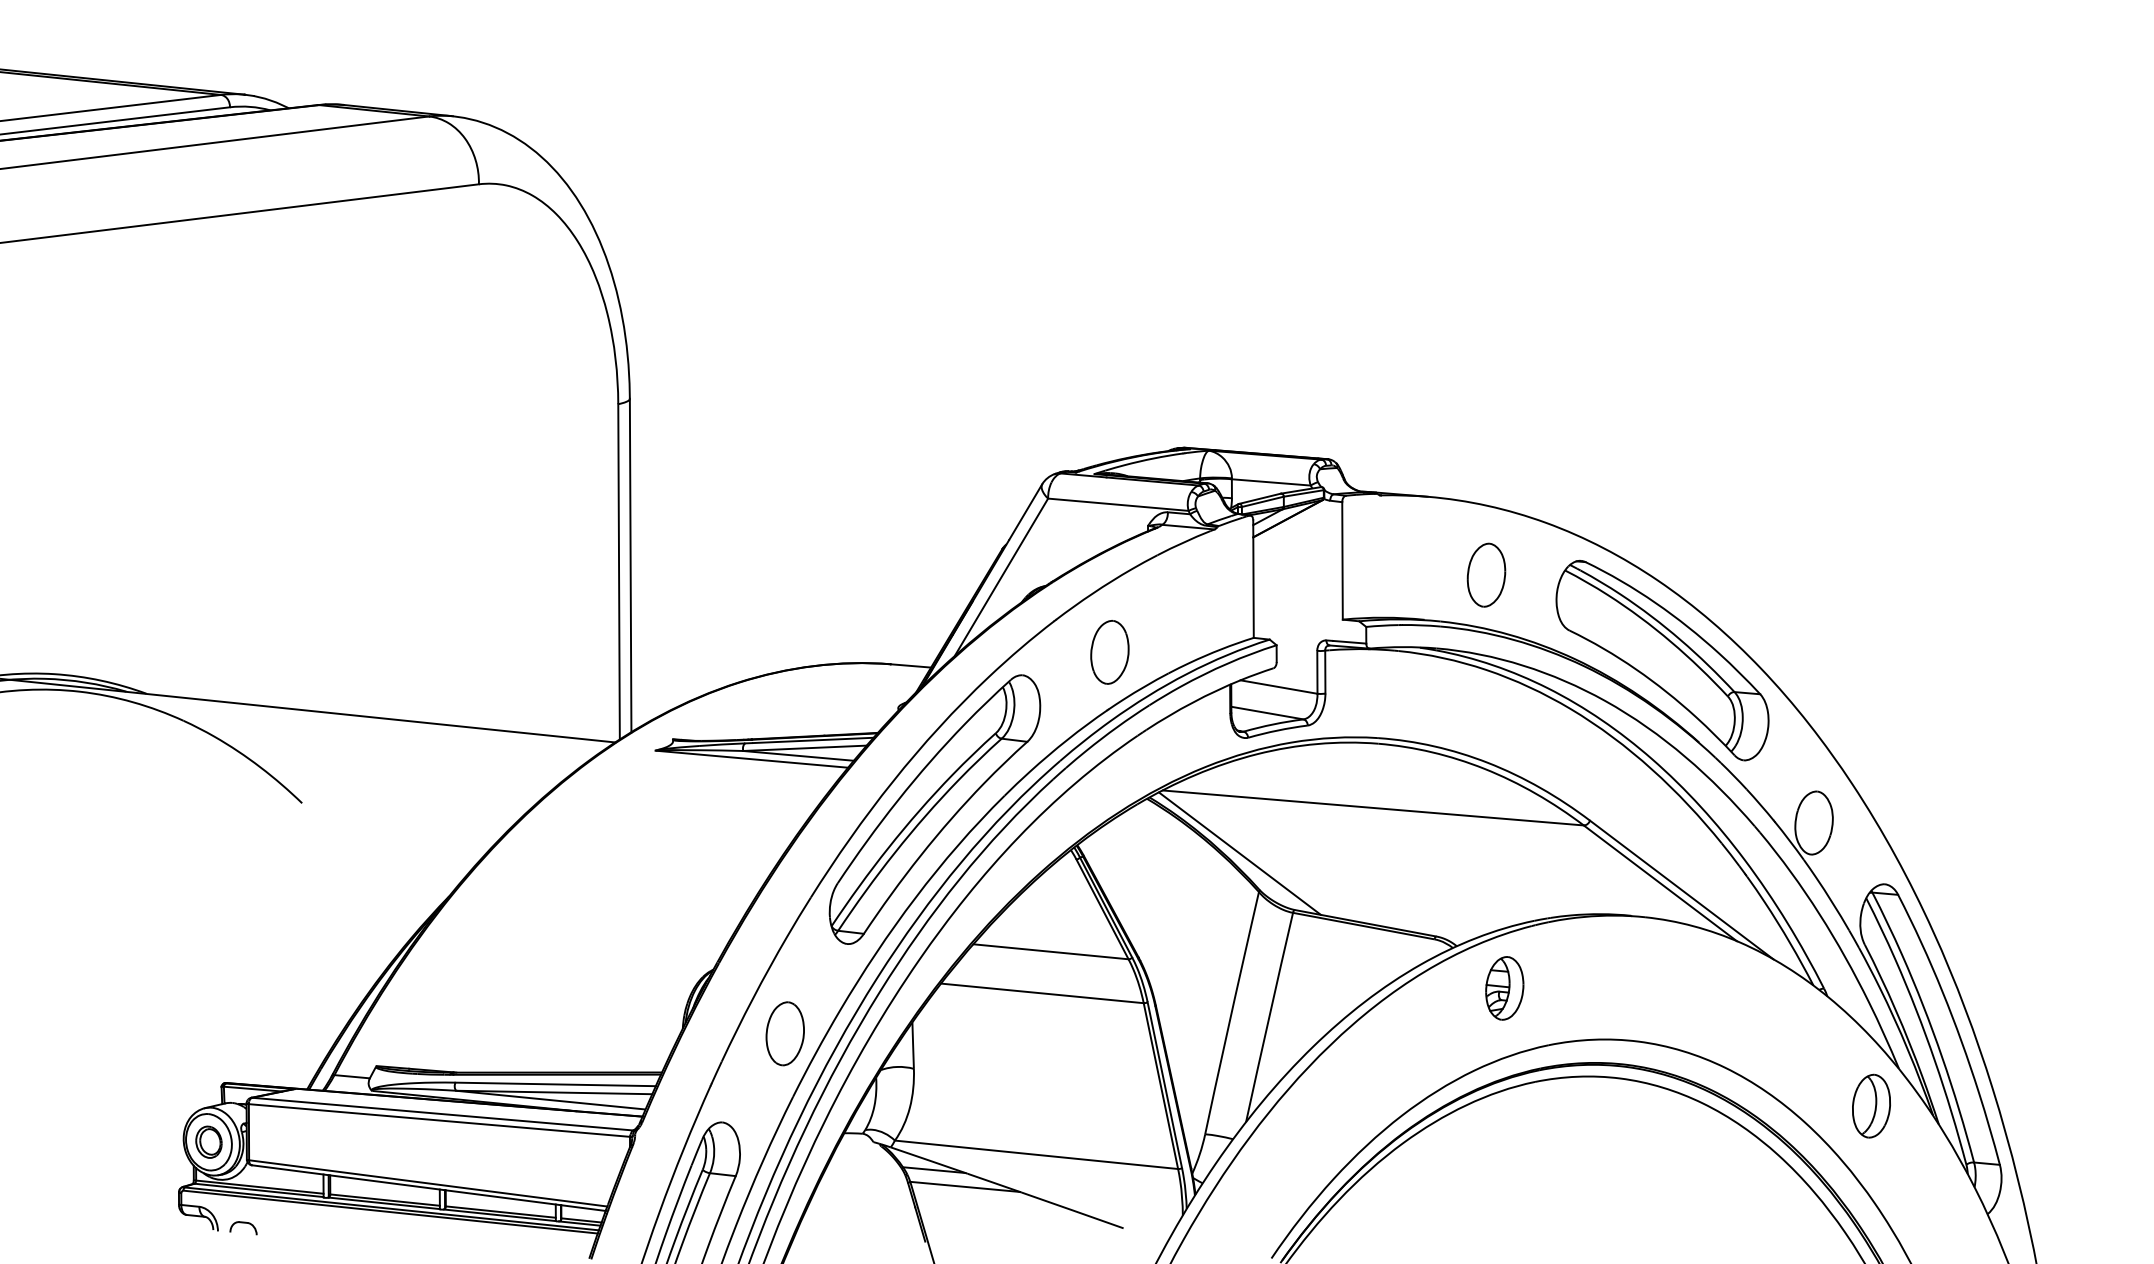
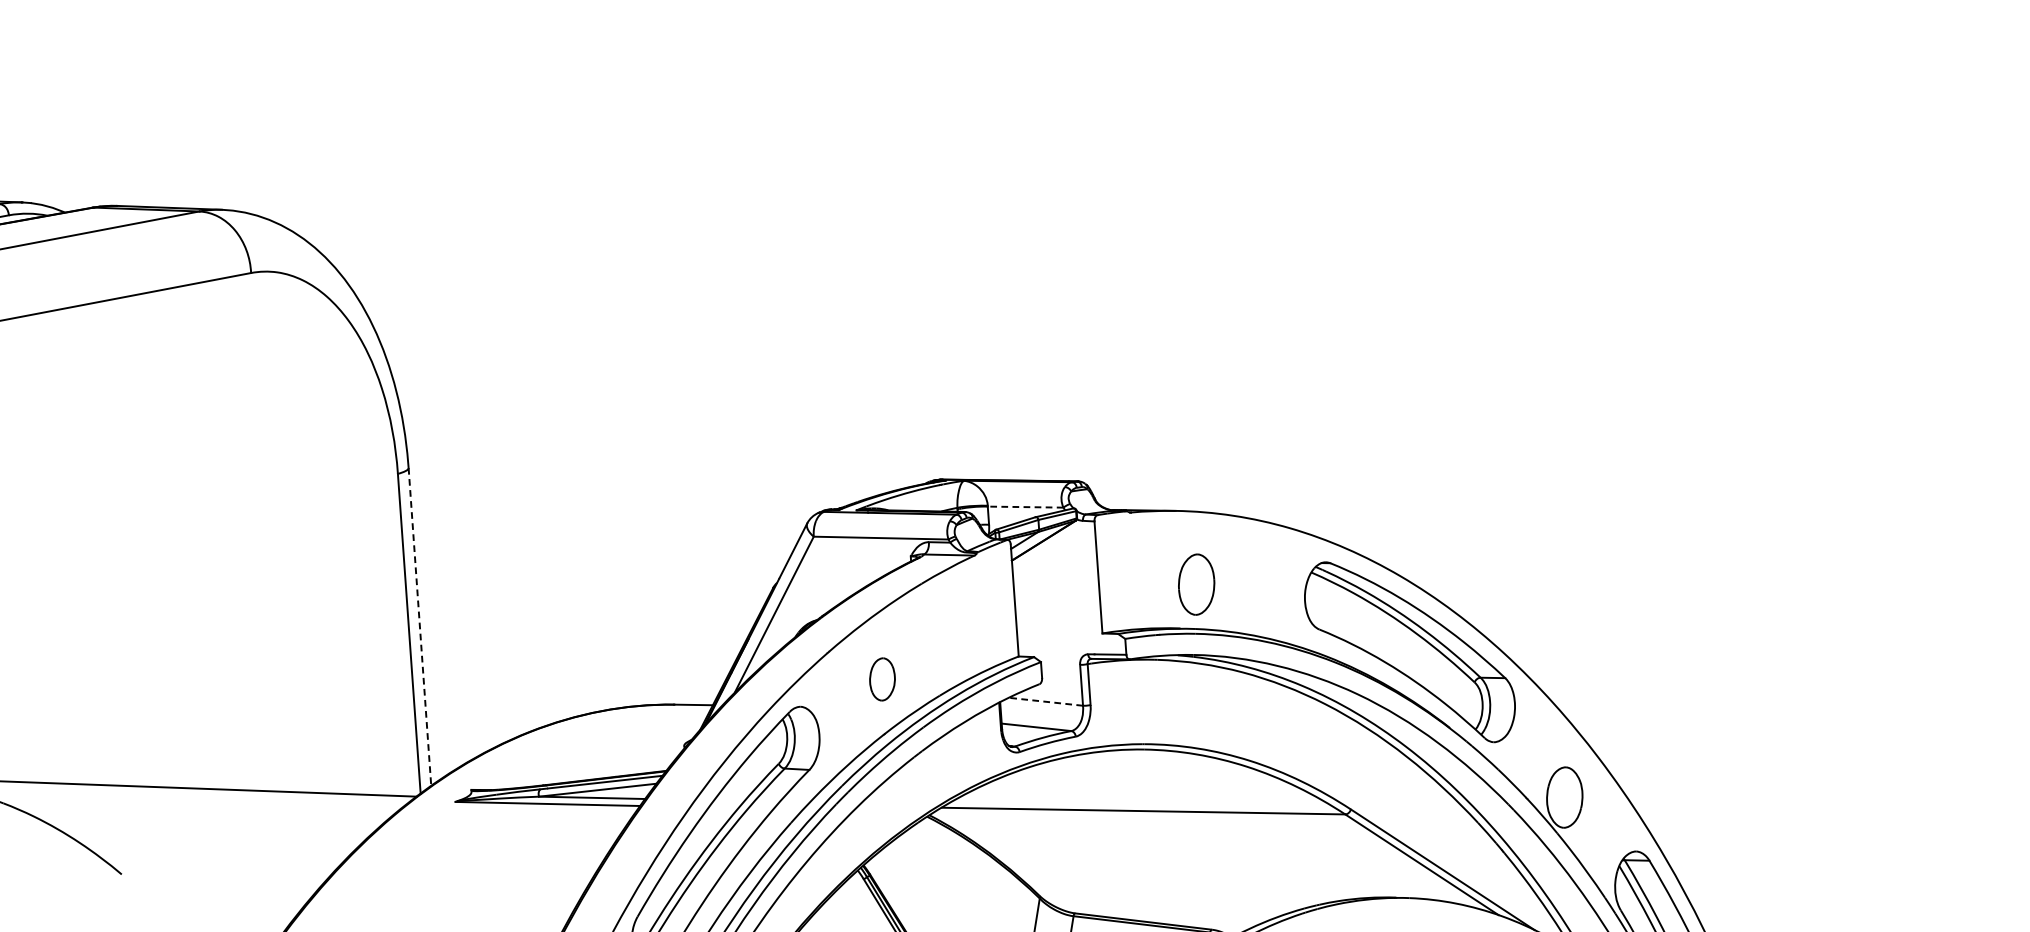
line: (1271, 482) -> (1025, 507), solid -> dashed
line: (630, 565) -> (419, 626), solid -> dashed
part: (1486, 574) -> (1196, 583), moved
part: (1109, 652) -> (882, 679), size x0.7
line: (1278, 686) -> (1045, 701), solid -> dashed
line: (1239, 853) -> (1018, 862), removed

